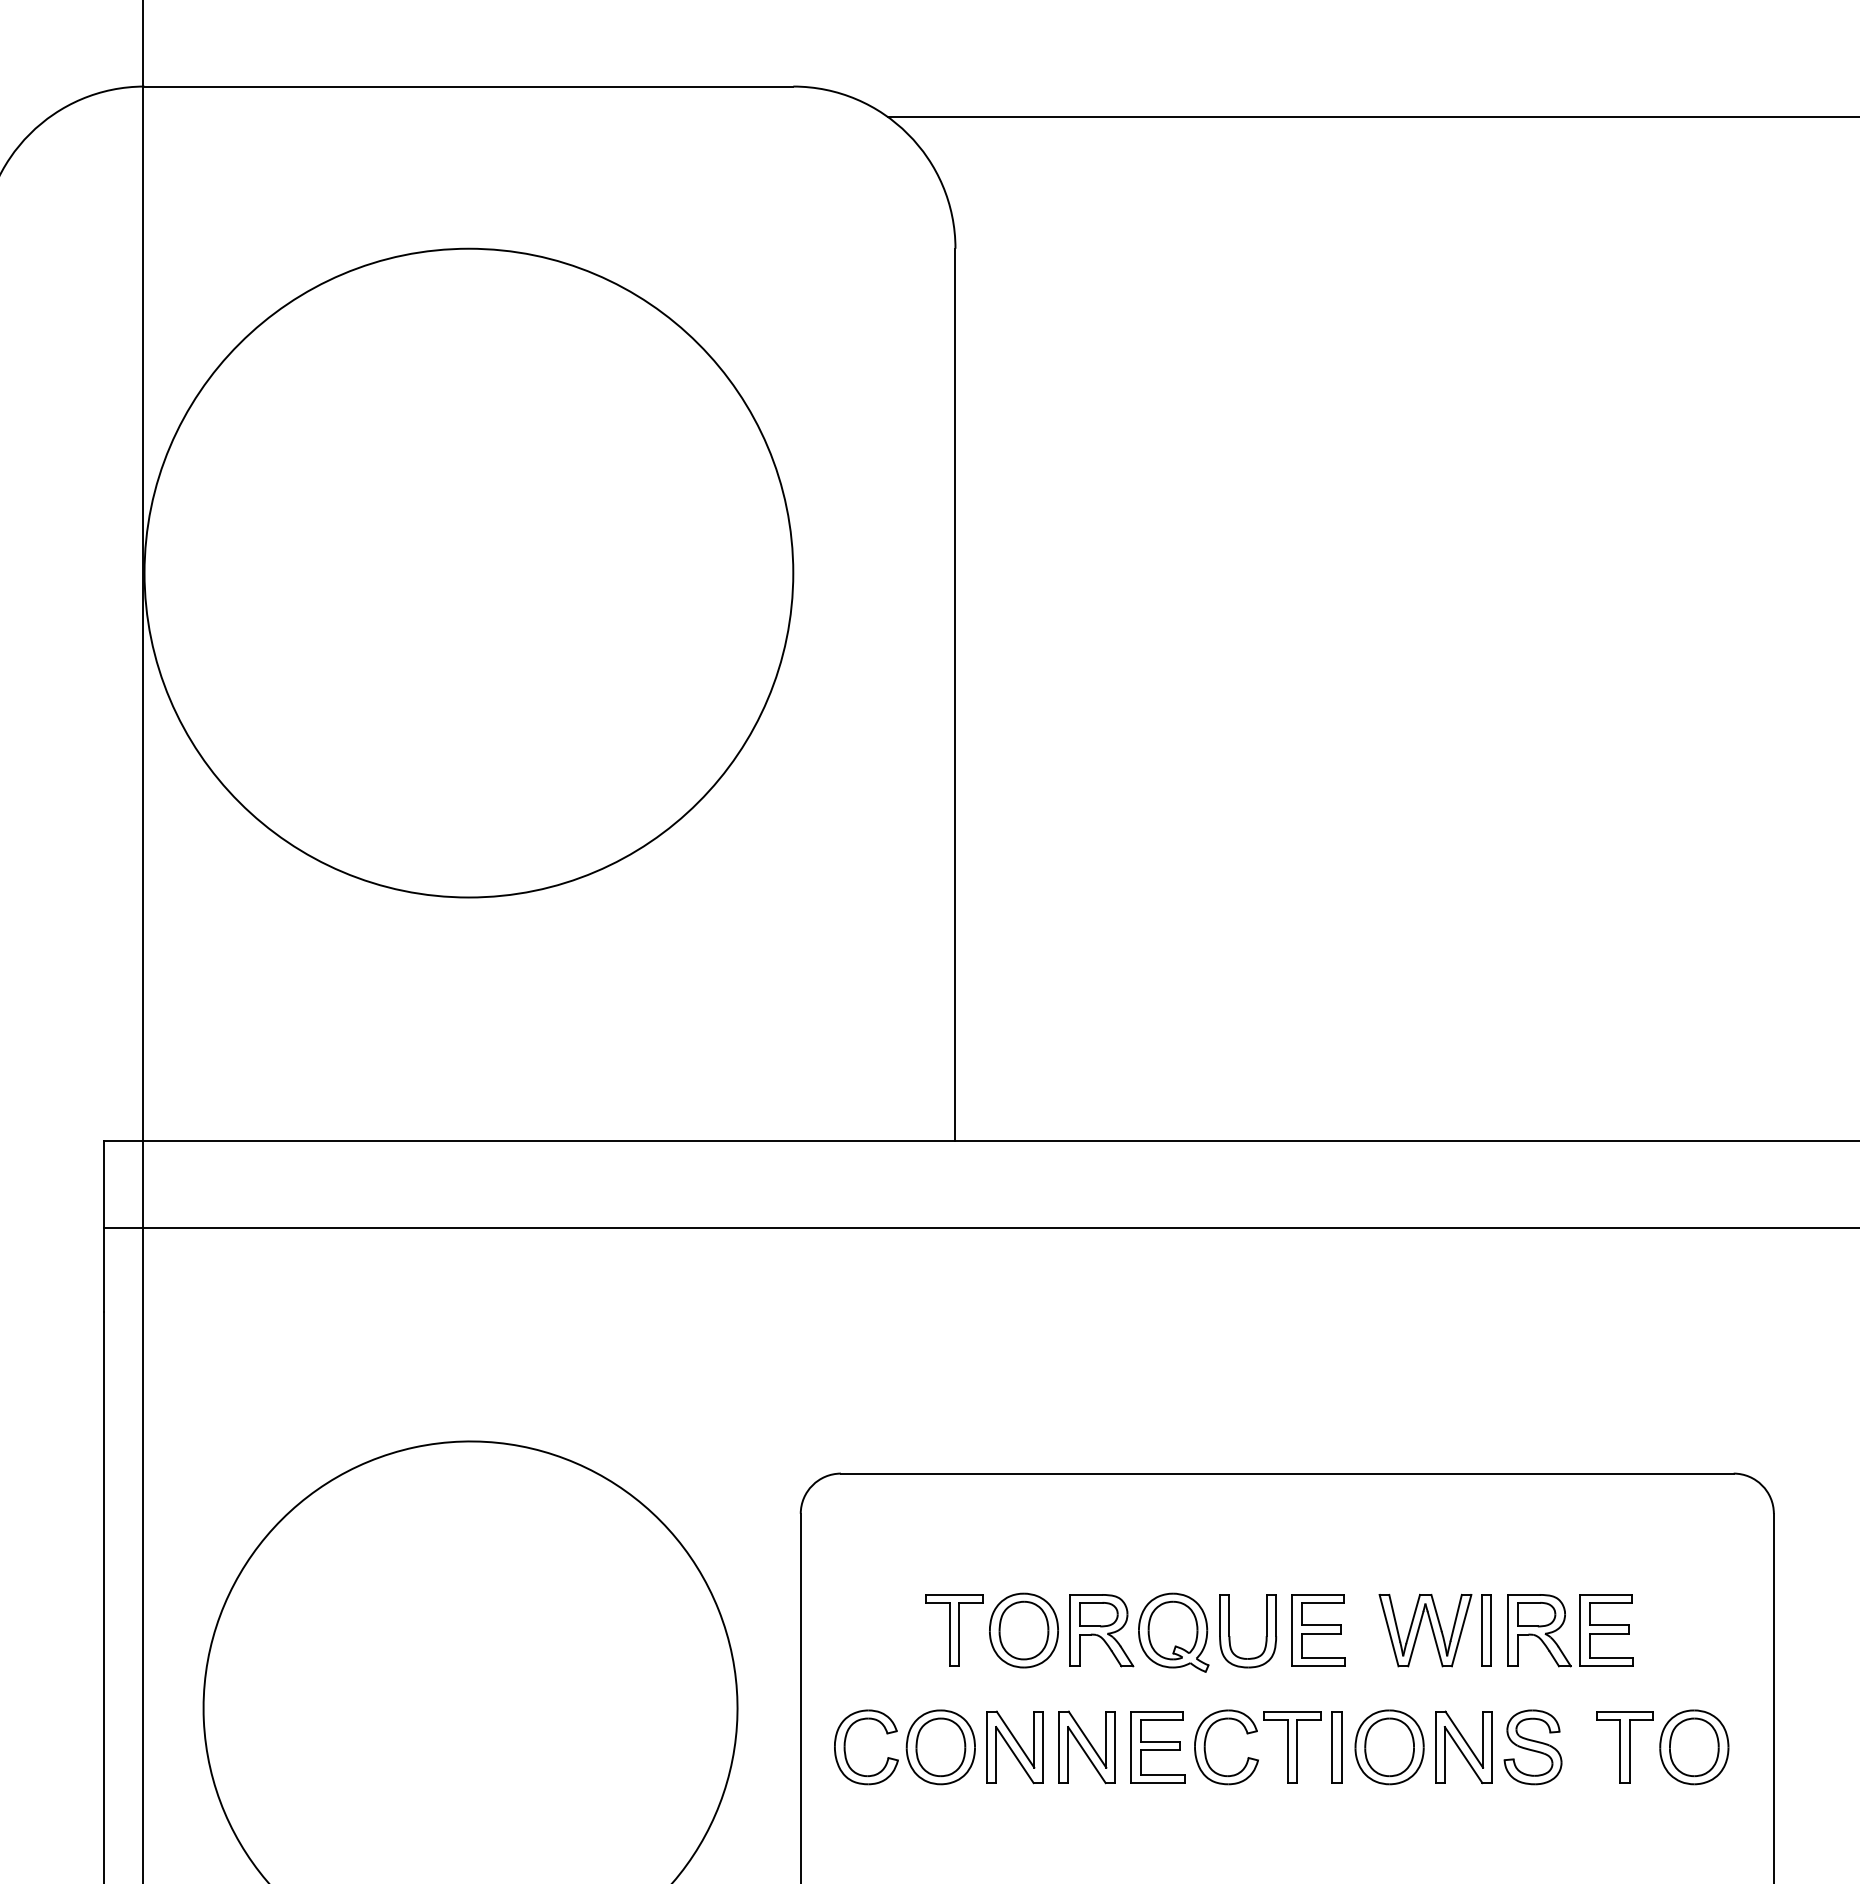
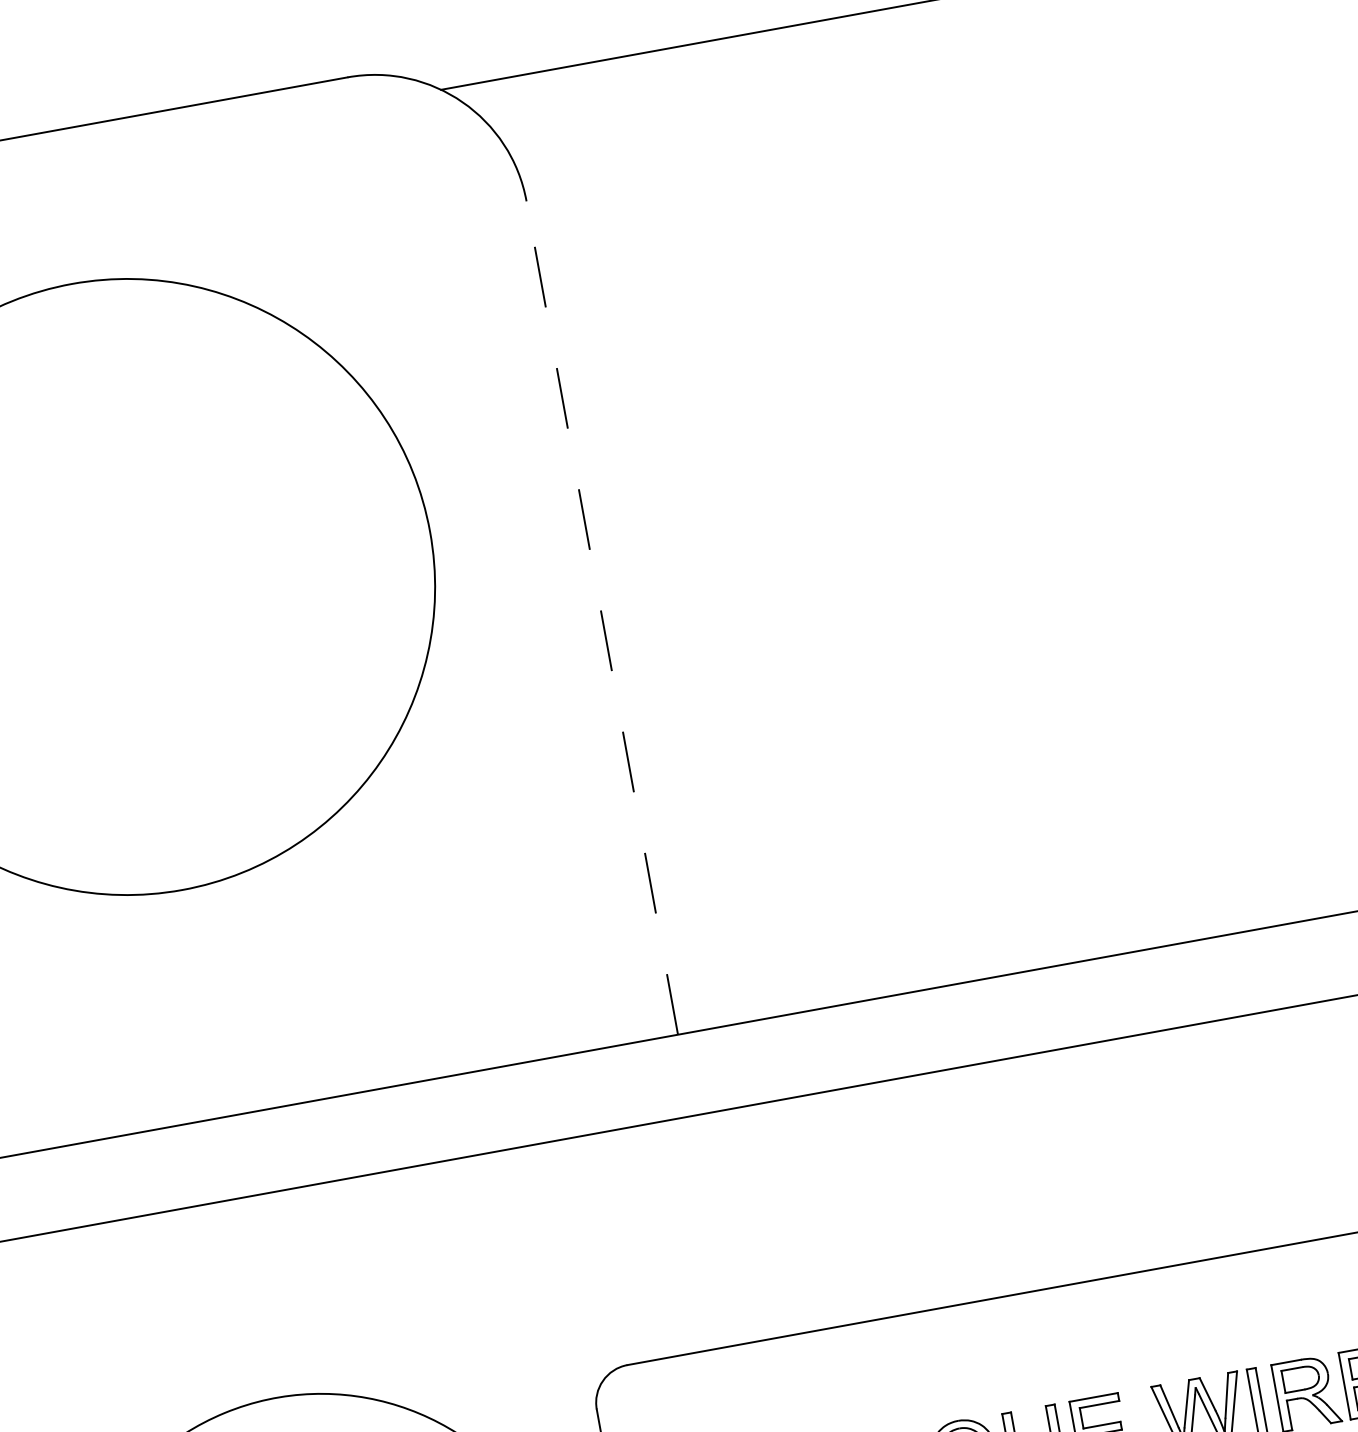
line: (955, 694) -> (602, 617), solid -> dashed

